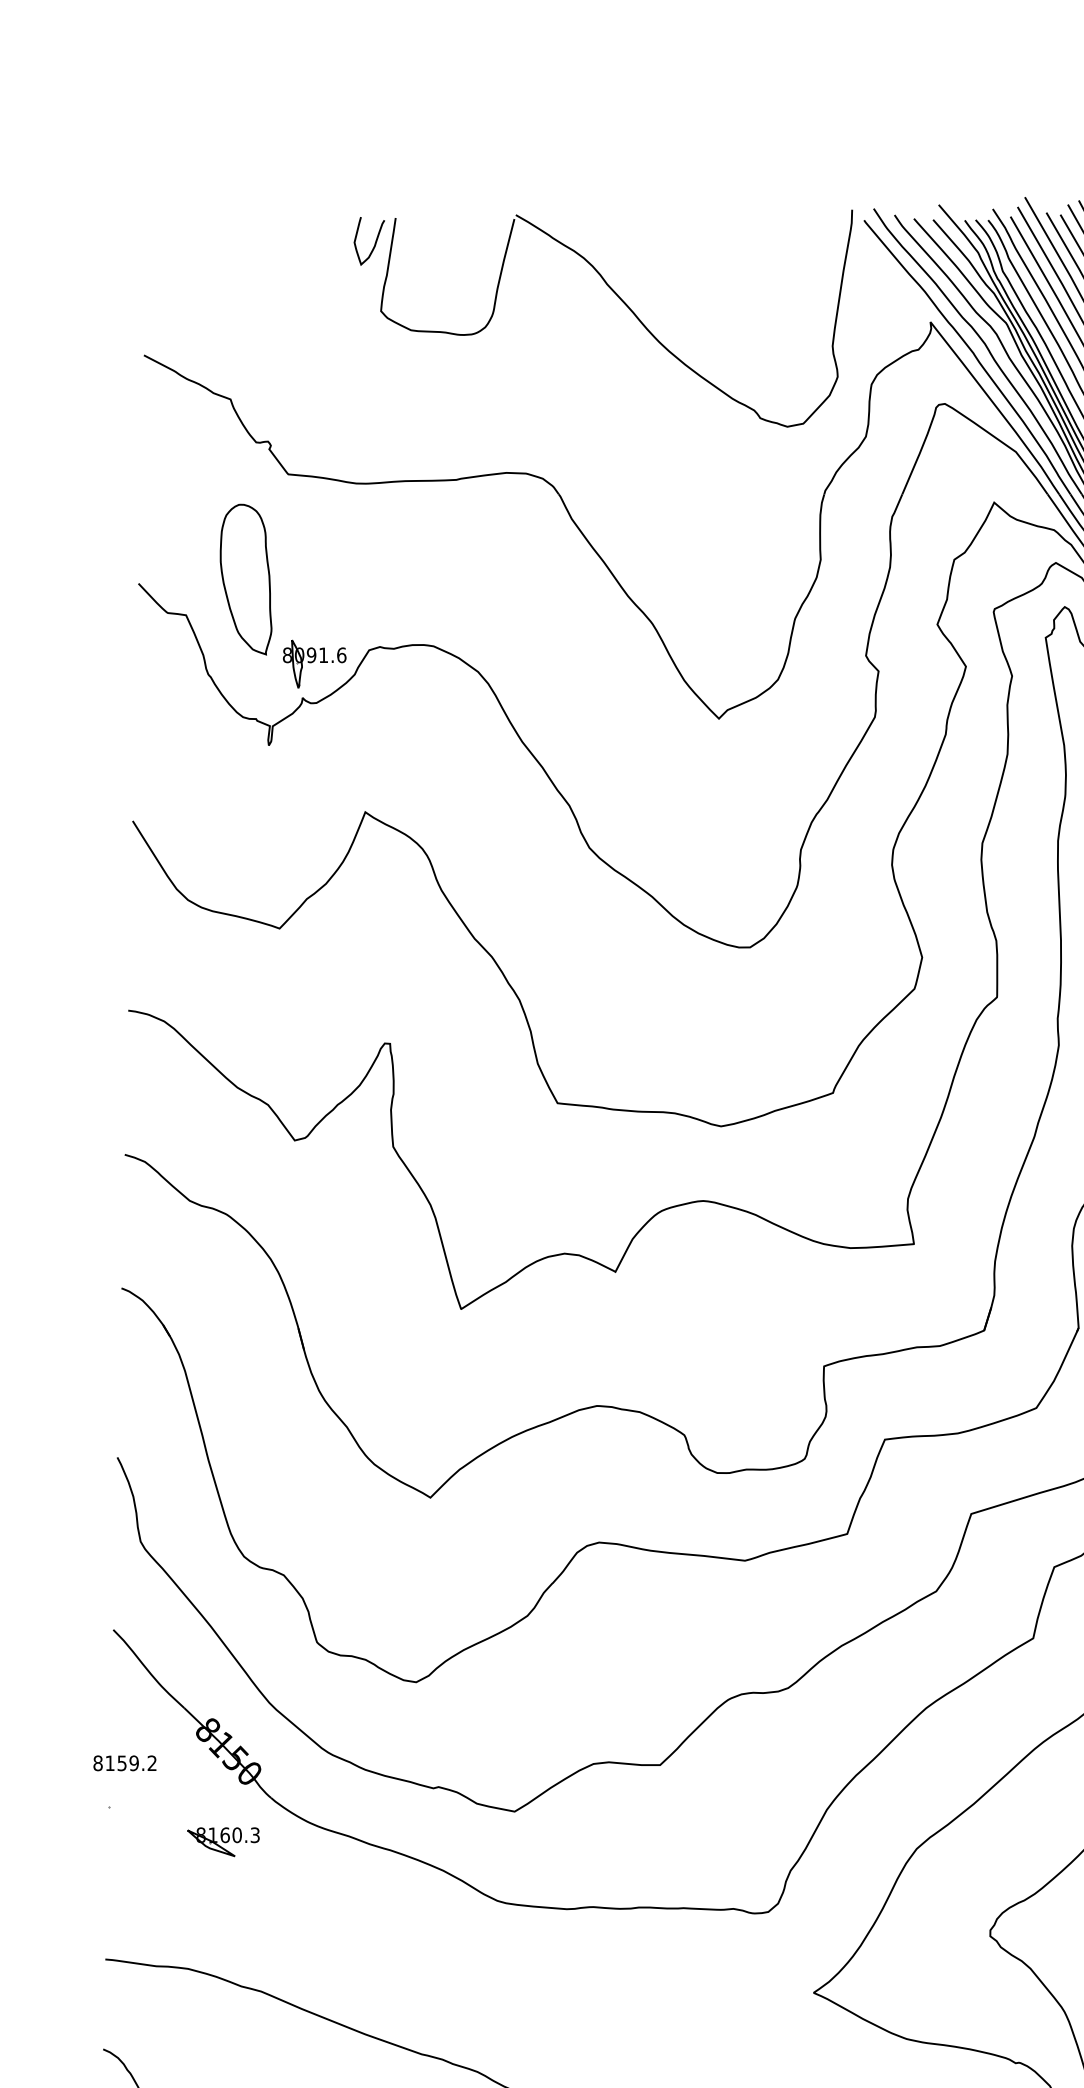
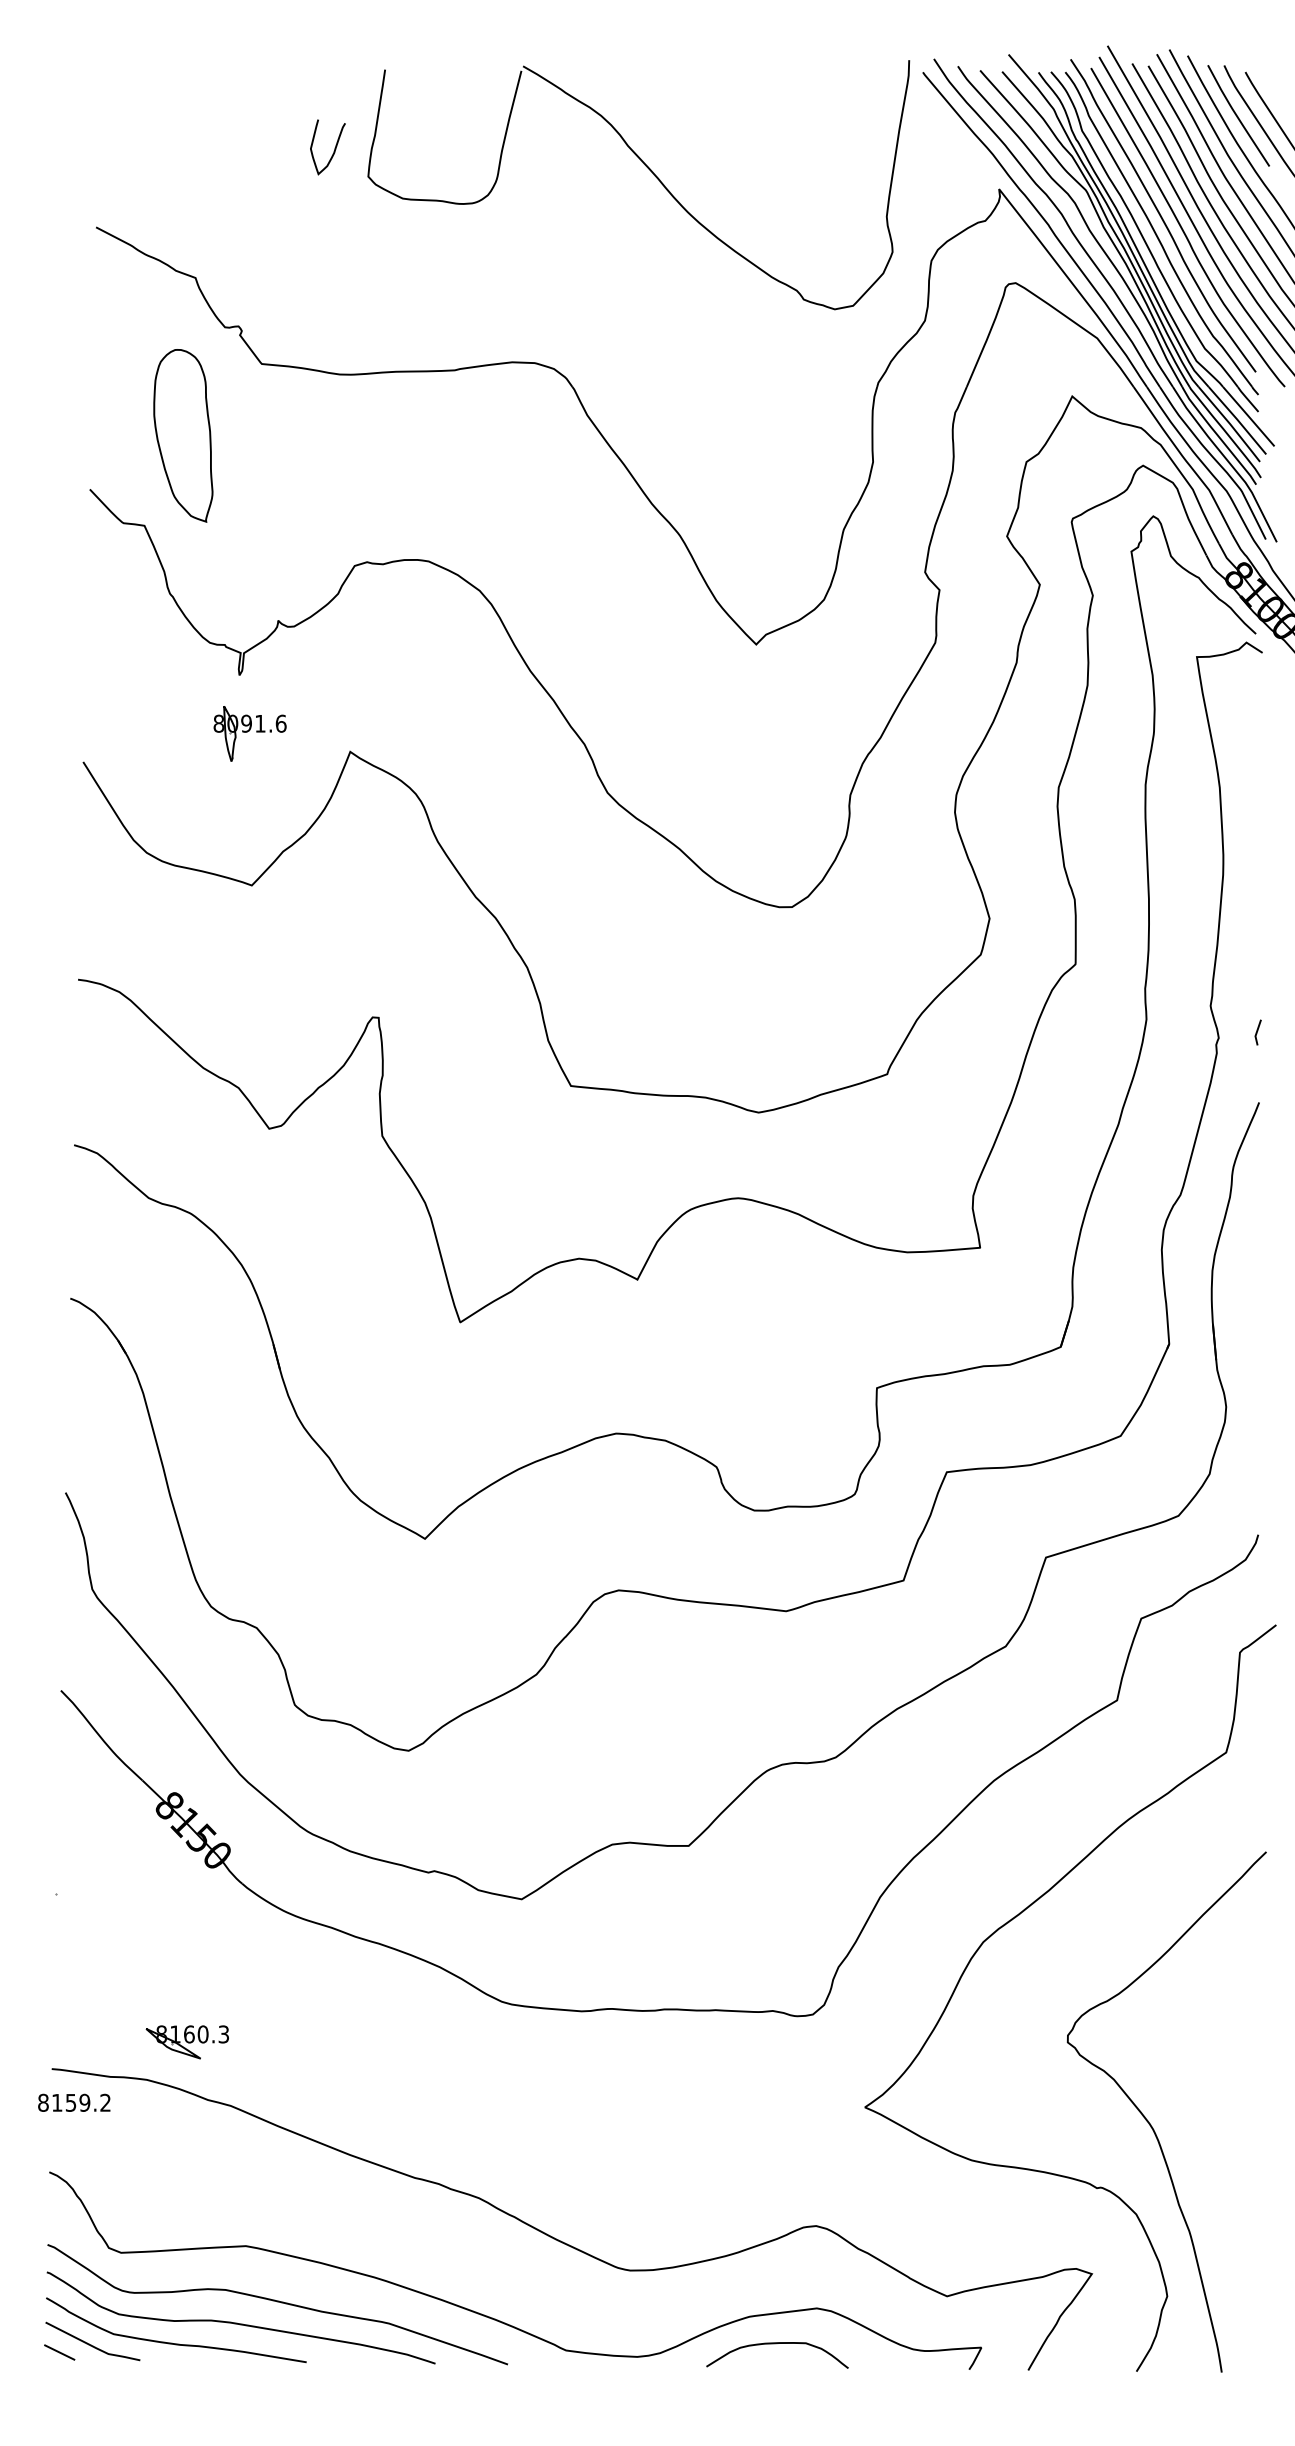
curve: (375, 242) -> (334, 148), moved
part: (246, 579) -> (183, 435), moved
part: (314, 663) -> (249, 733), moved
text: (125, 1763) -> (74, 2102), moved
part: (222, 1842) -> (186, 2042), moved

